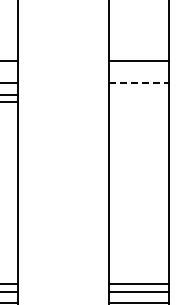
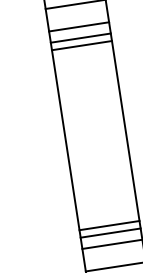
line: (139, 83) -> (79, 26), dashed -> solid
line: (138, 94) -> (80, 37), added
line: (138, 102) -> (81, 45), added

